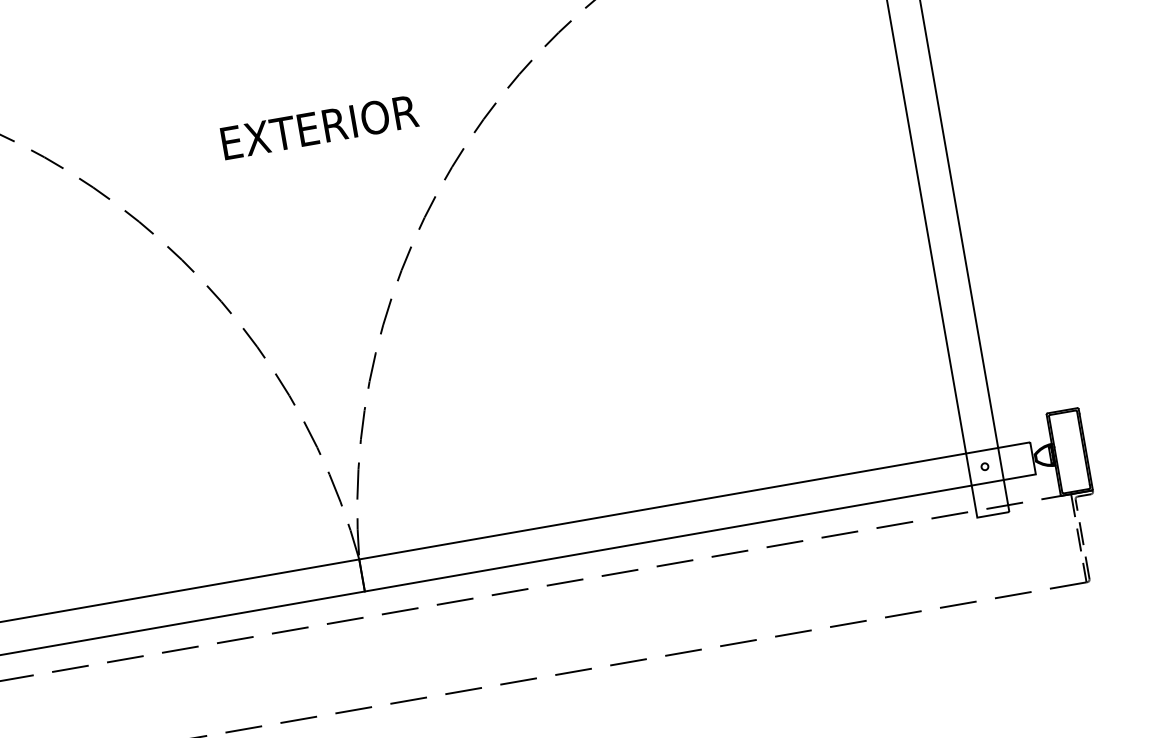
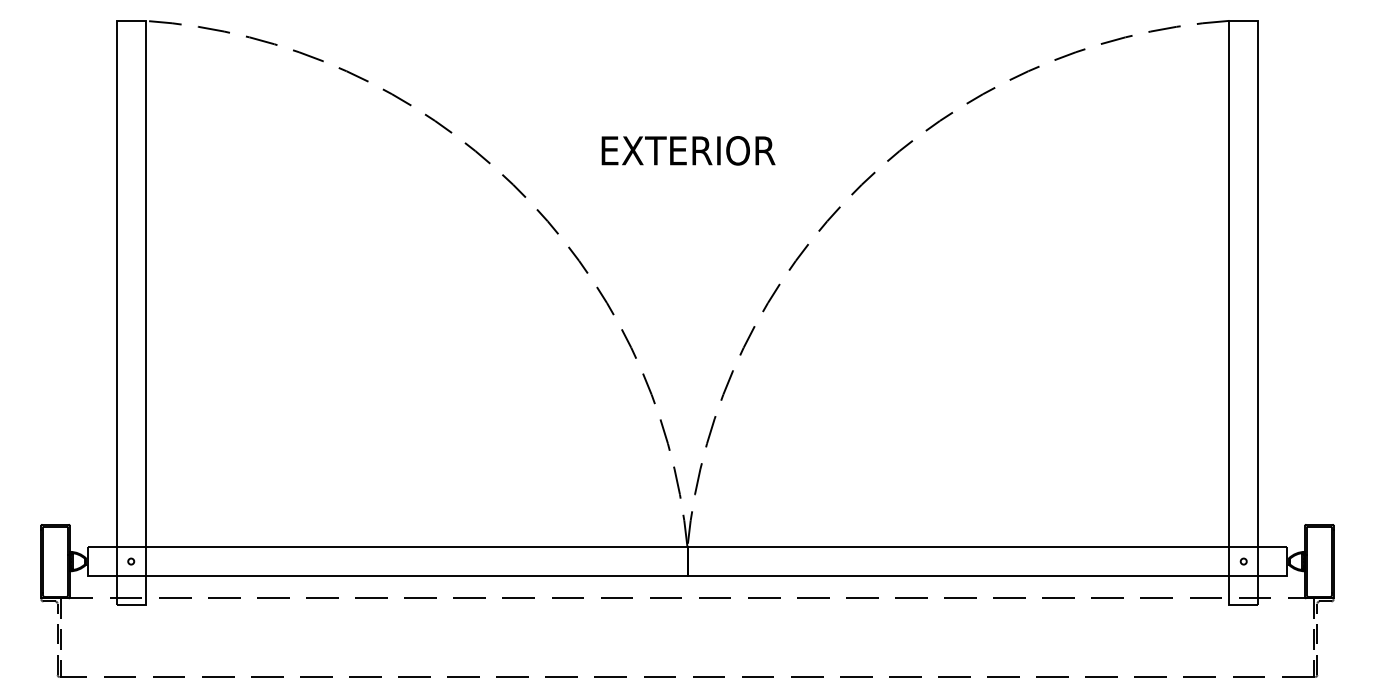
text: (319, 127) -> (688, 150), moved

